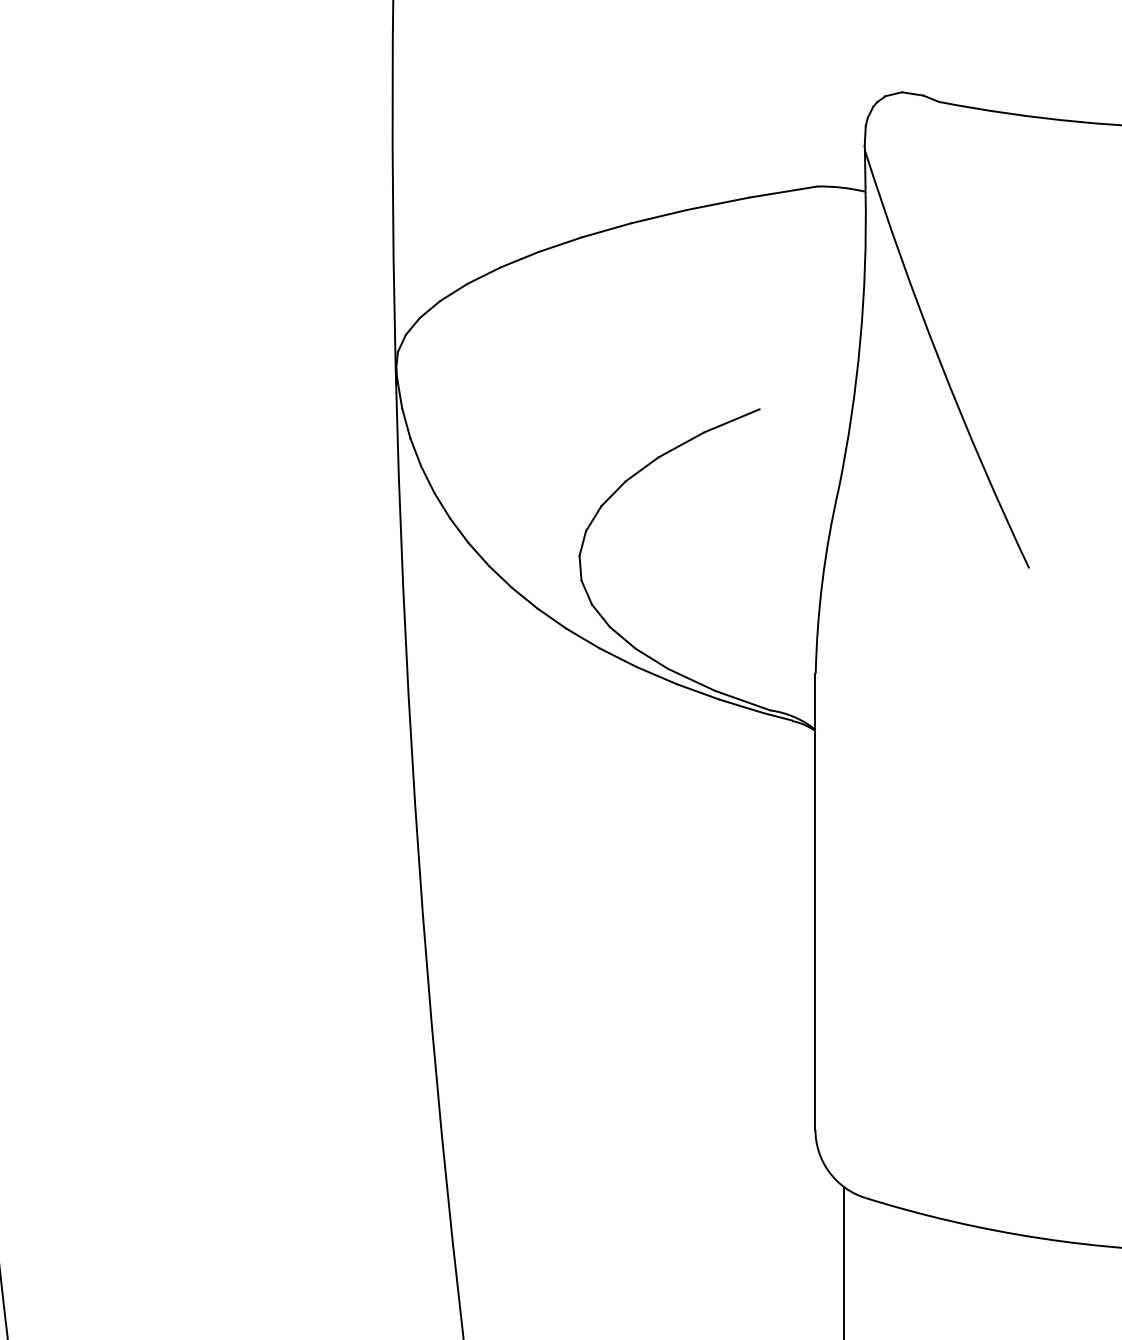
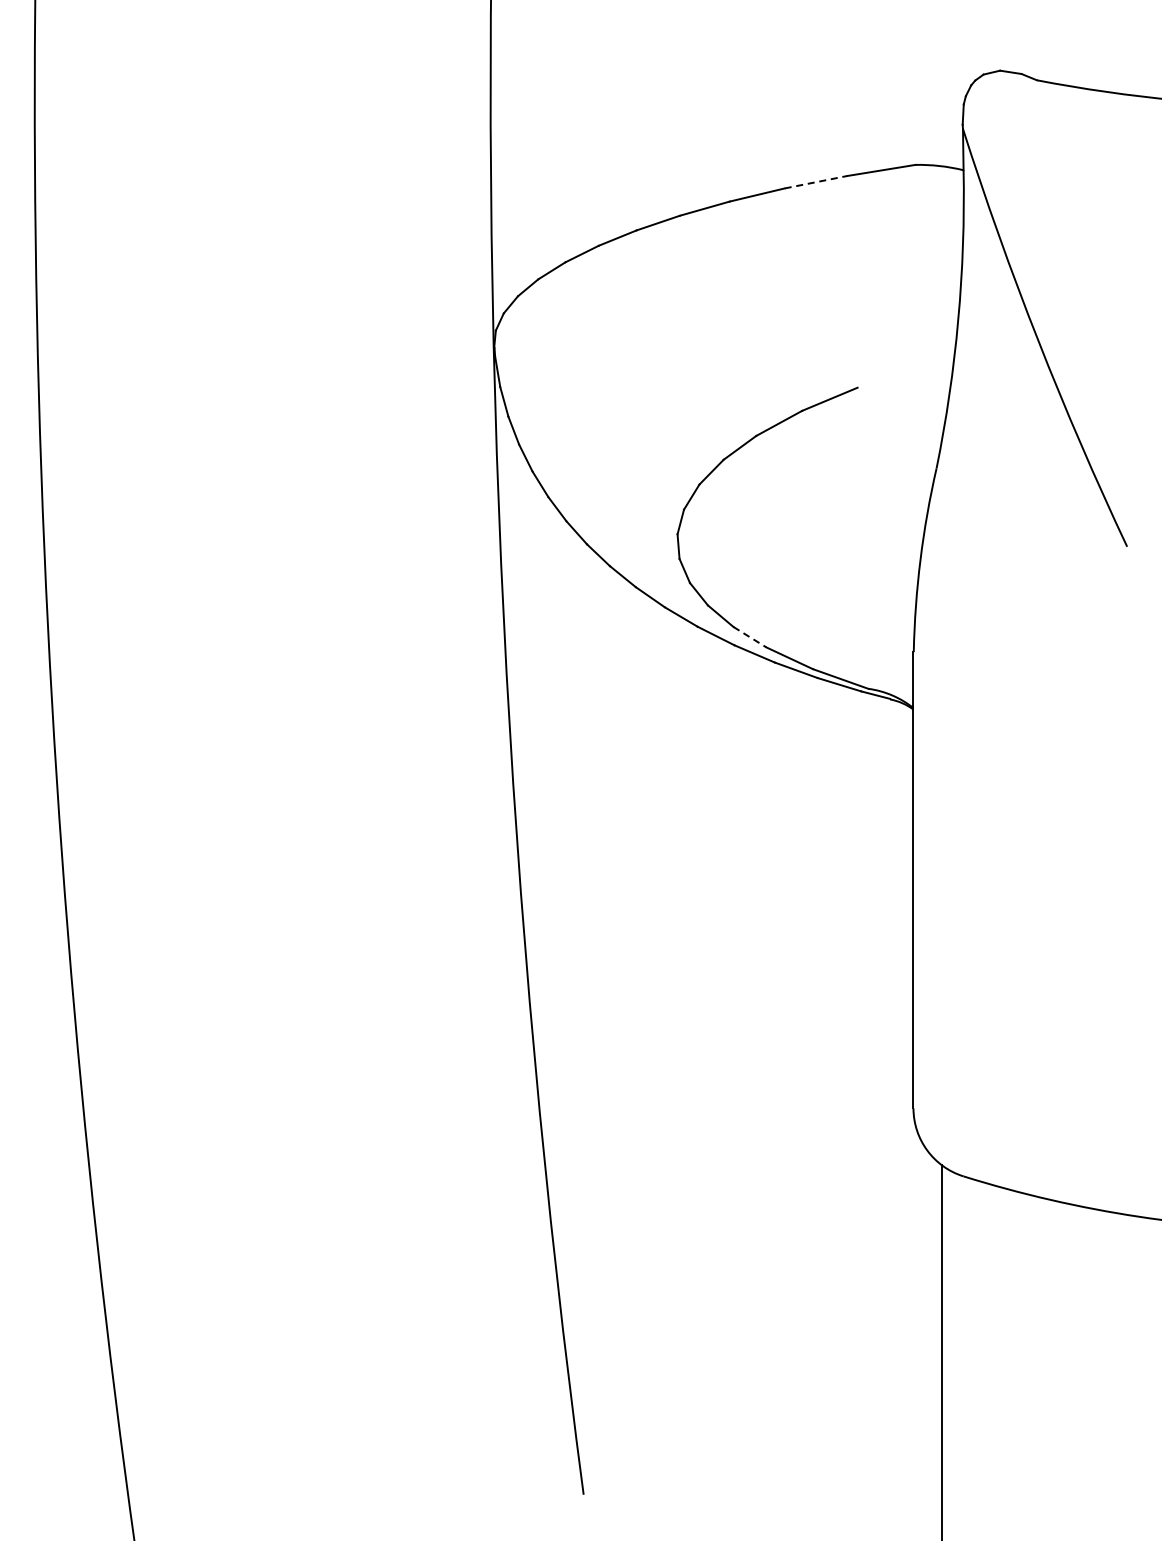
line: (718, 204) -> (816, 182), solid -> dashed
line: (652, 659) -> (750, 637), solid -> dashed

